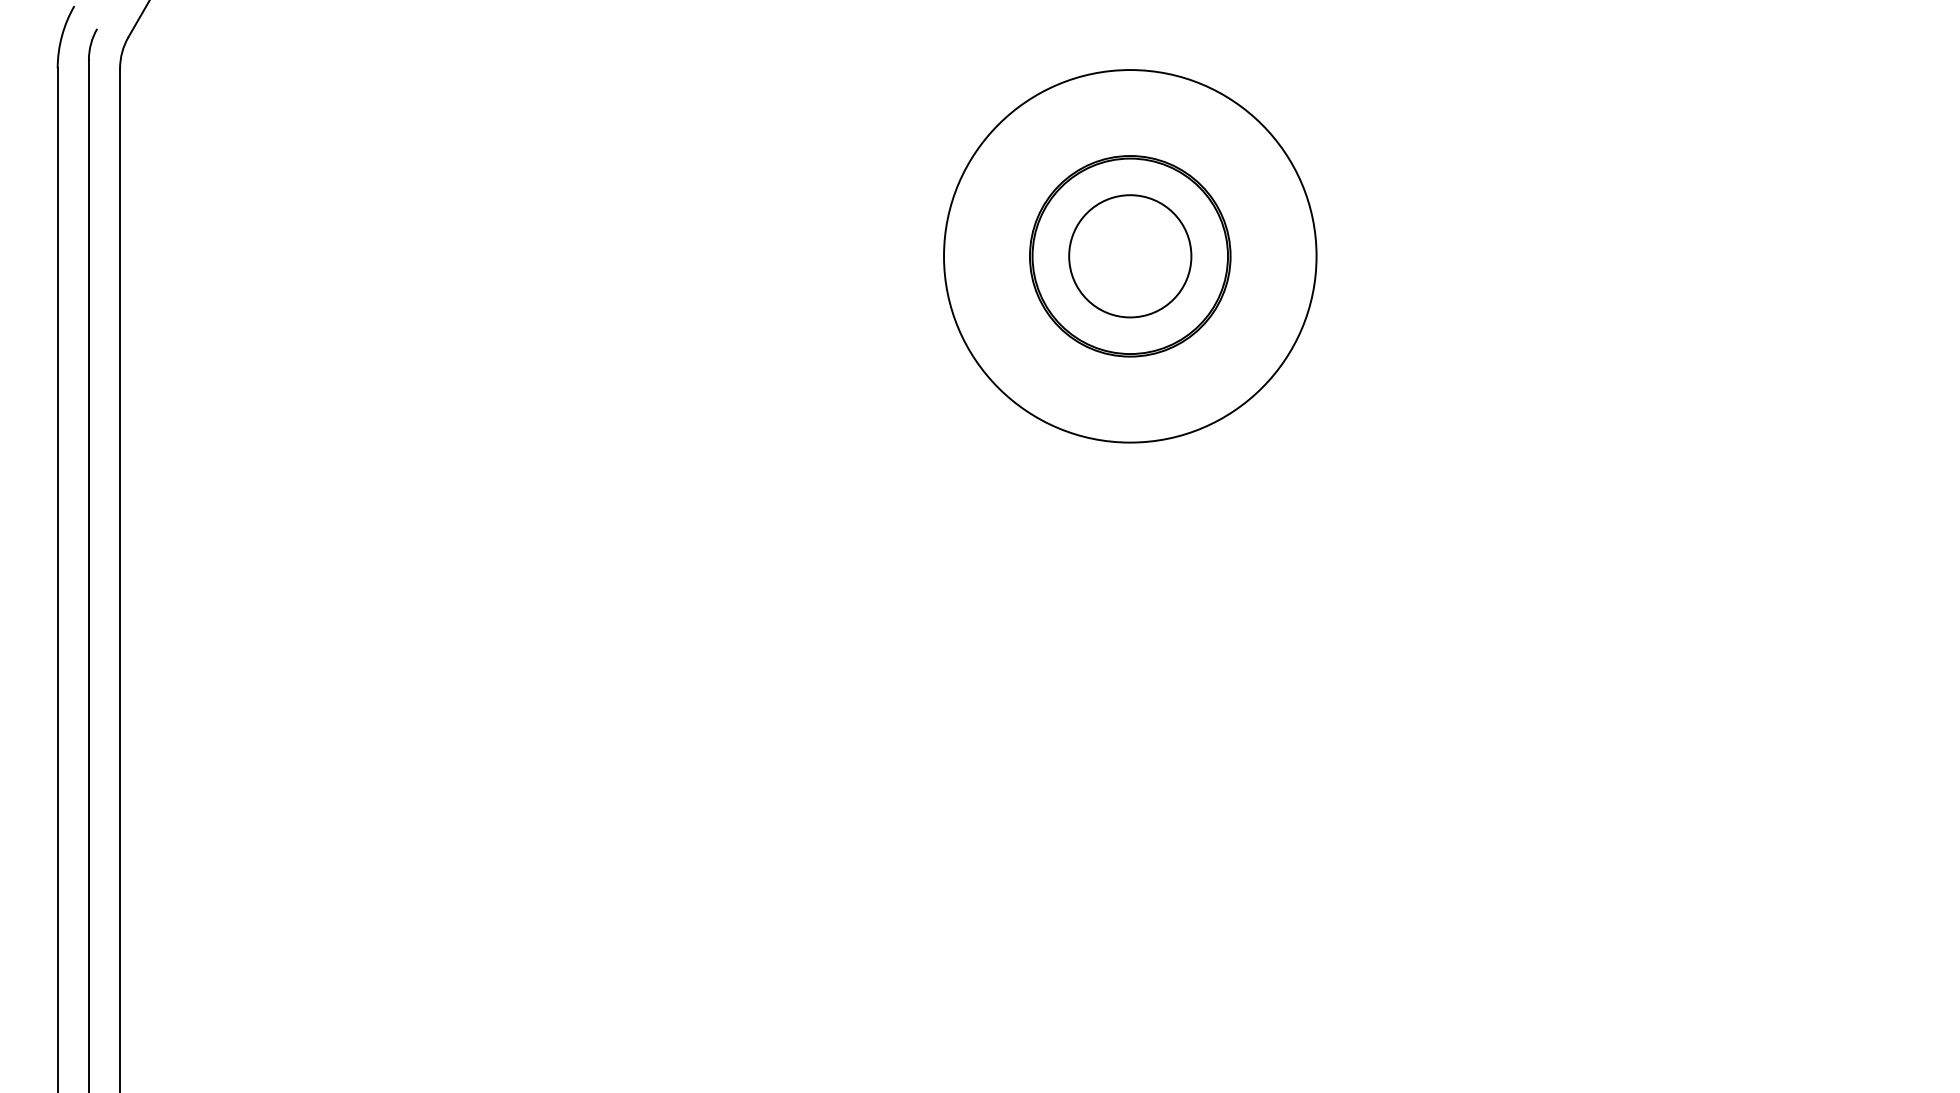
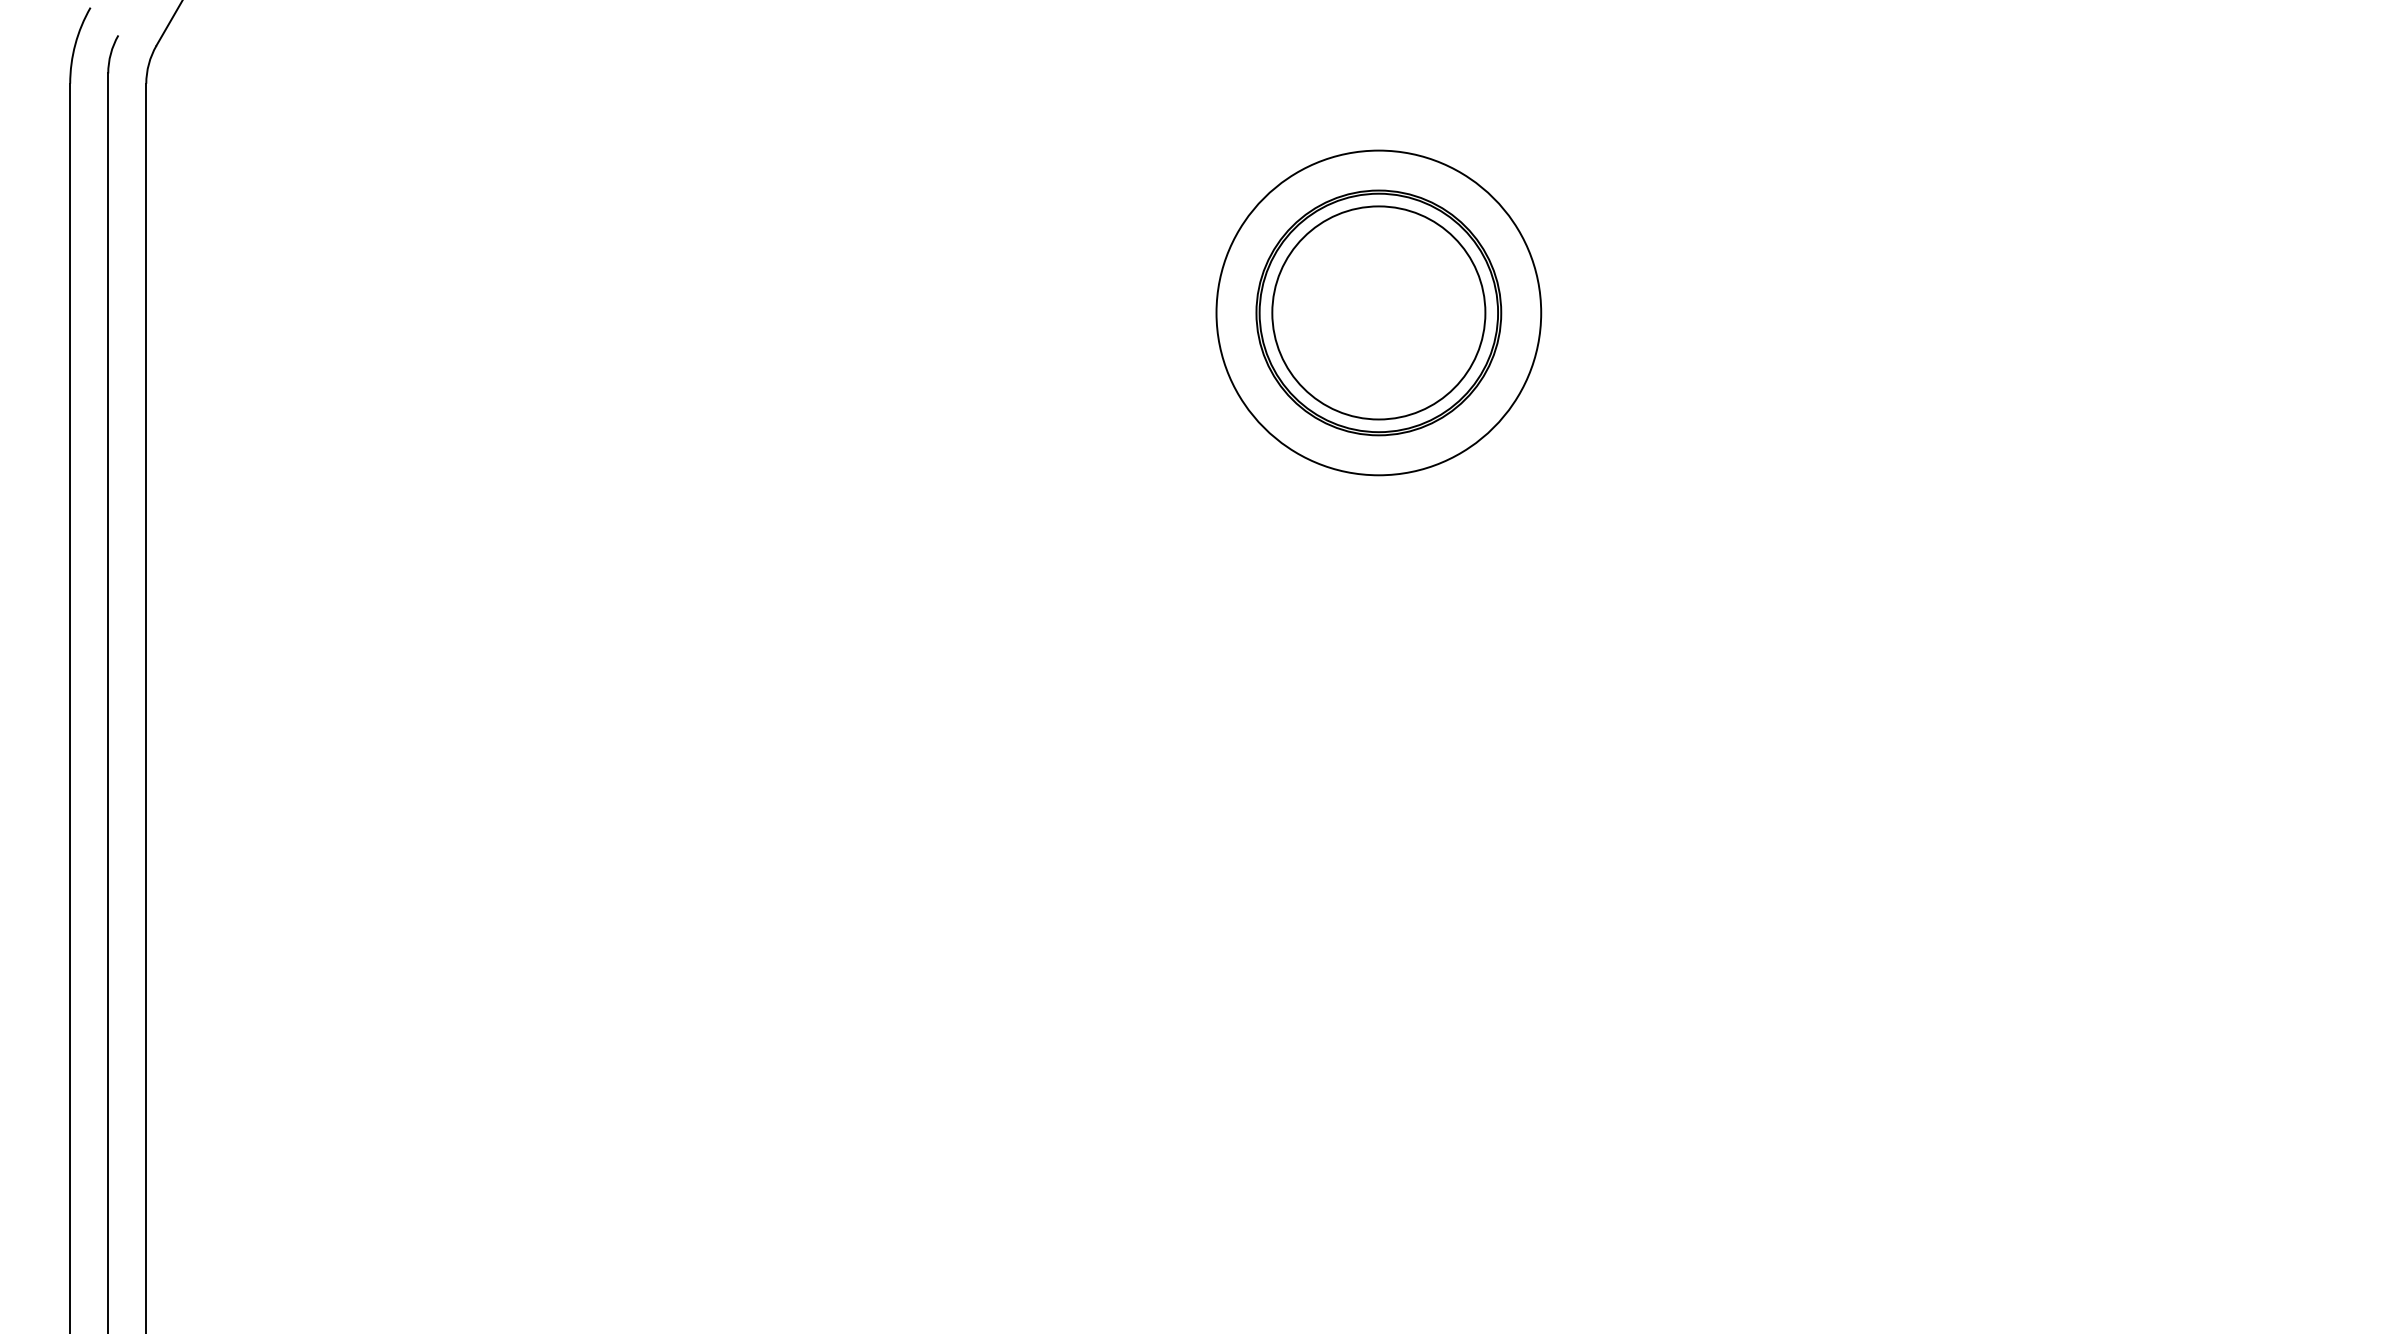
circle: (1129, 255) -> (1378, 312), size x0.71
circle: (1129, 255) -> (1378, 312), size x1.43

